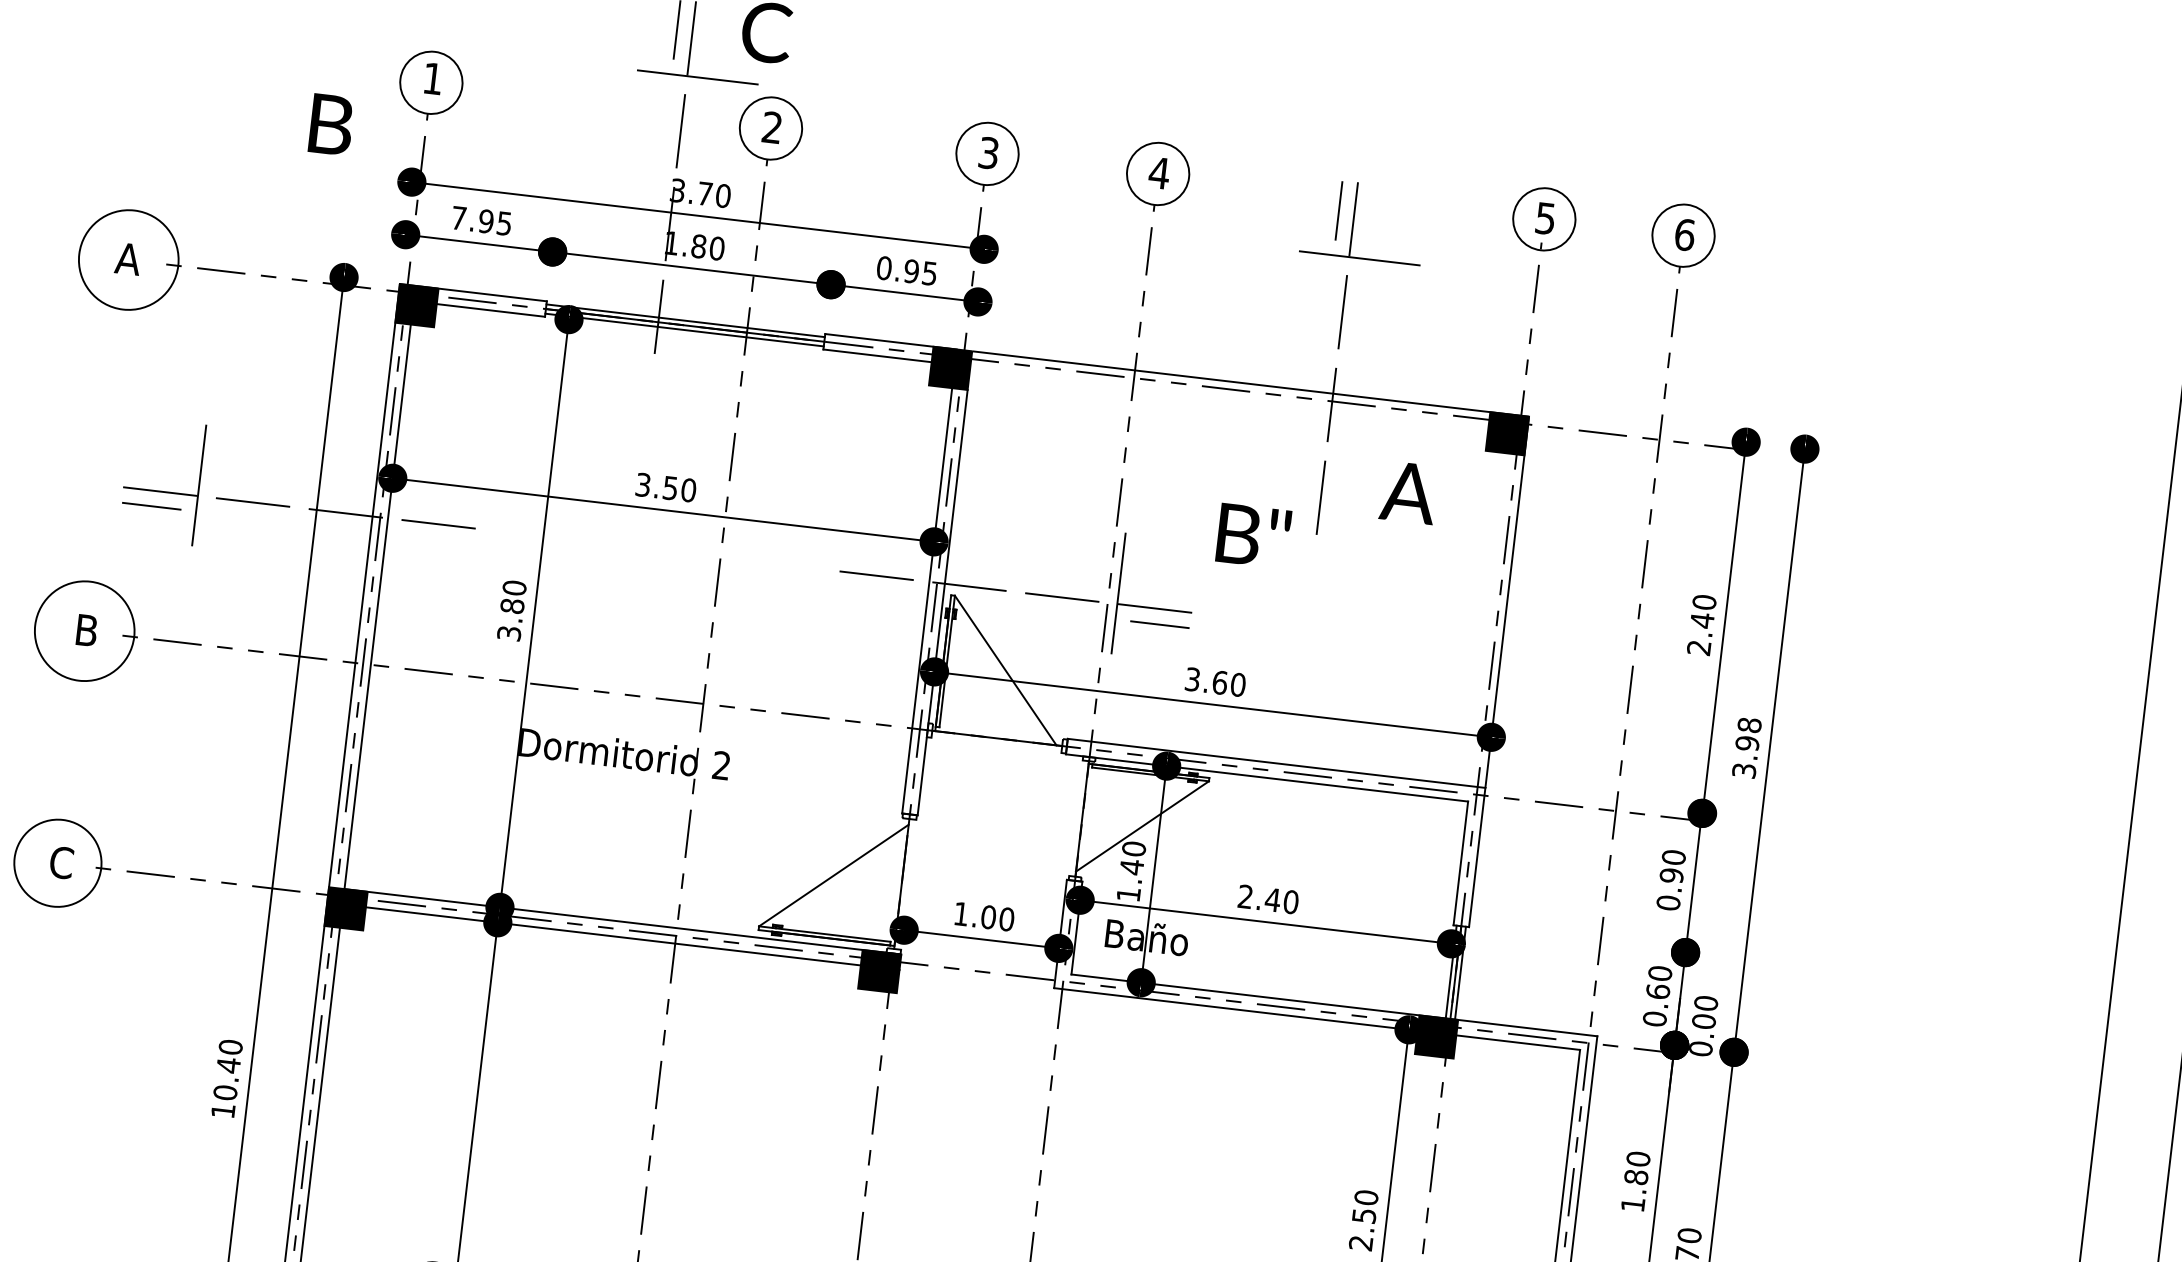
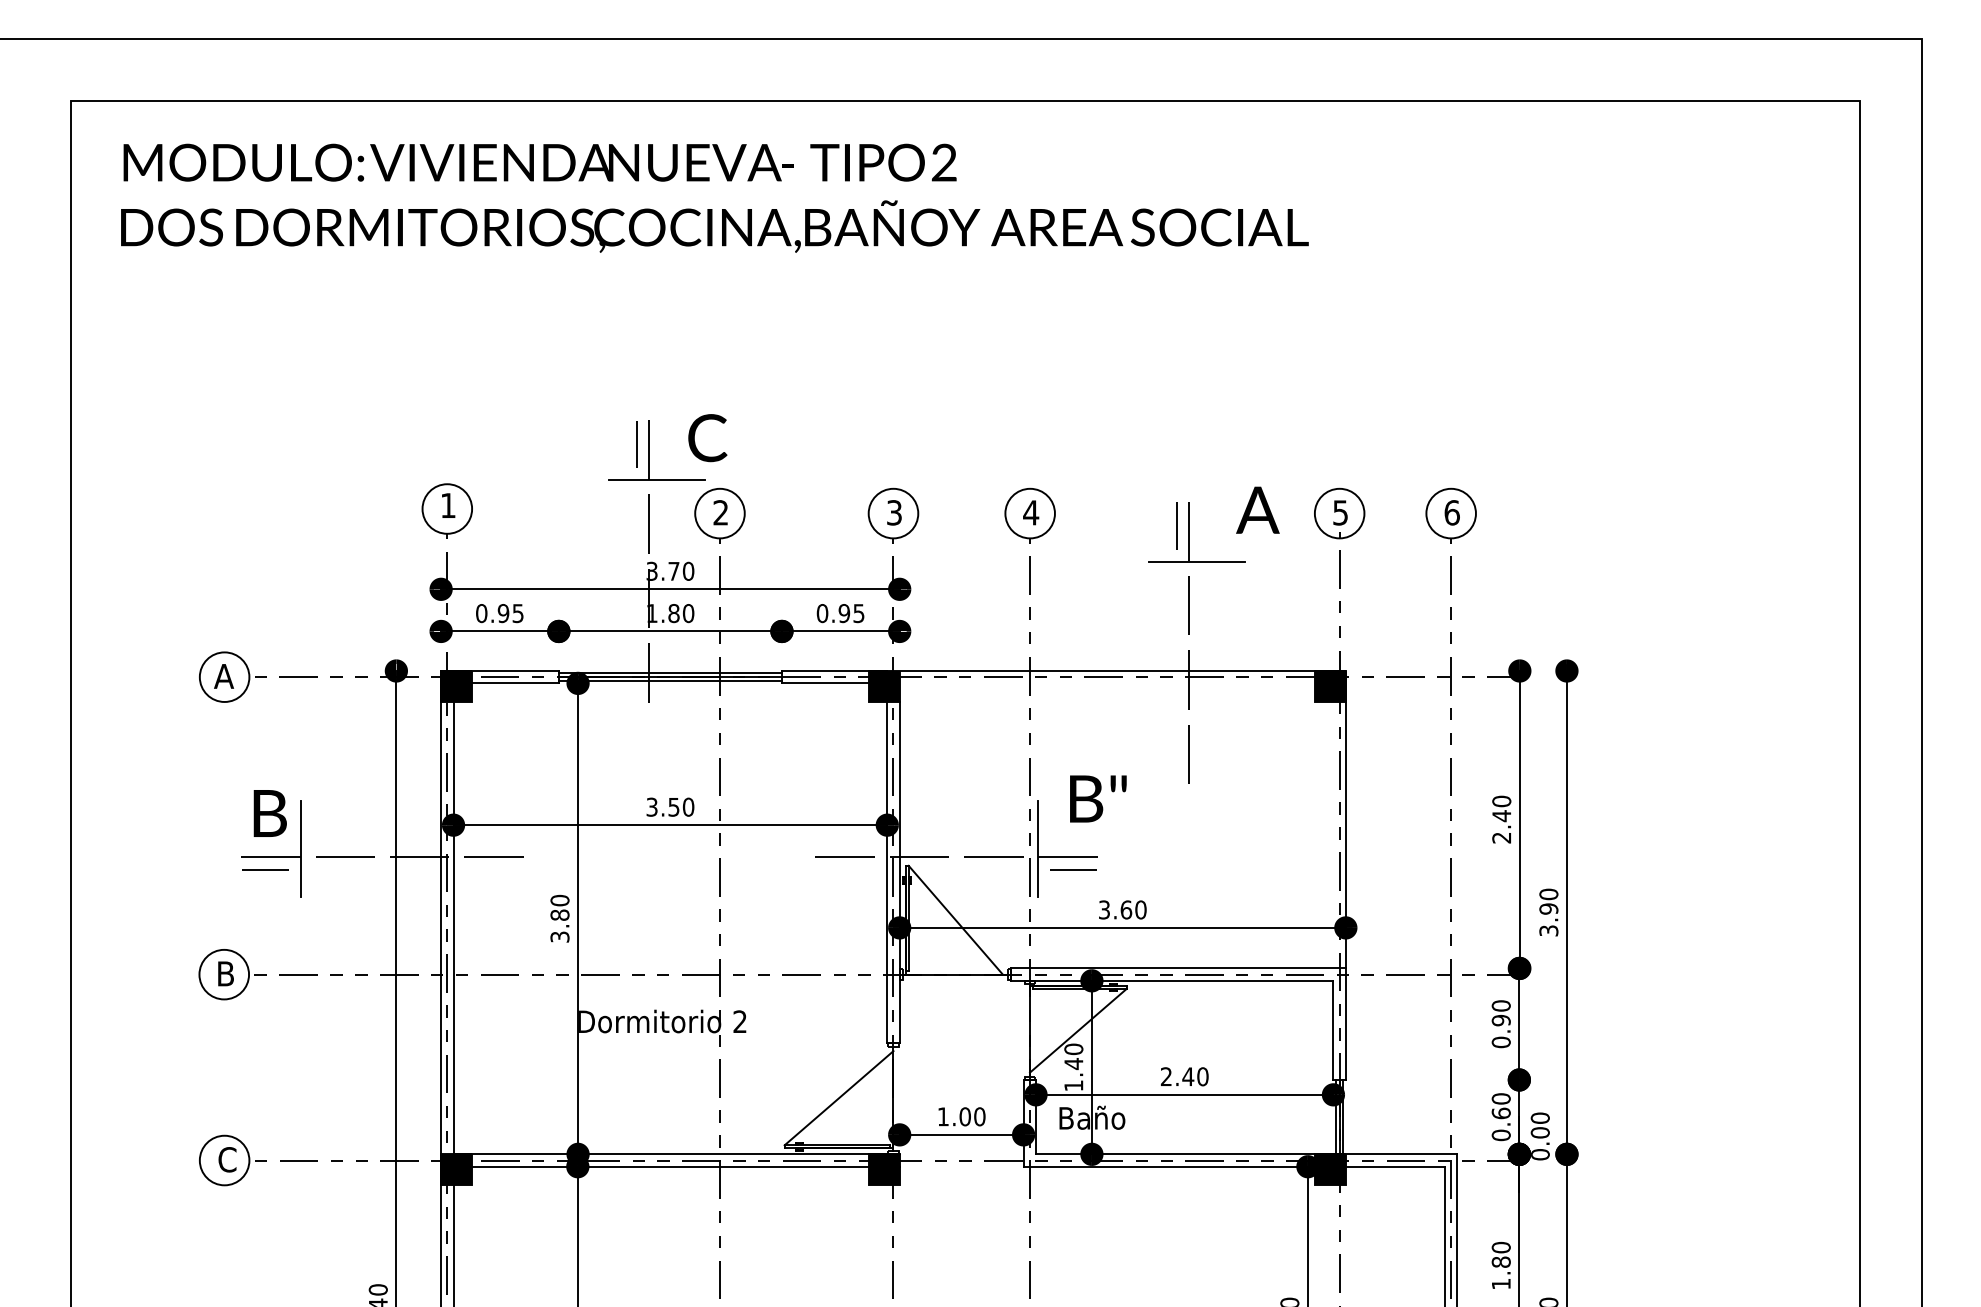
text: (330, 124) -> (269, 813), moved
text: (458, 218) -> (481, 613), 7.95 -> 0.95
circle: (128, 259) -> (224, 676), size x0.62
text: (1408, 491) -> (1257, 509), moved
text: (1253, 535) -> (1098, 798), moved
circle: (85, 631) -> (224, 974), size x0.62
text: (1749, 725) -> (1548, 894), 3.98 -> 3.90
circle: (57, 863) -> (224, 1160), size x0.71

